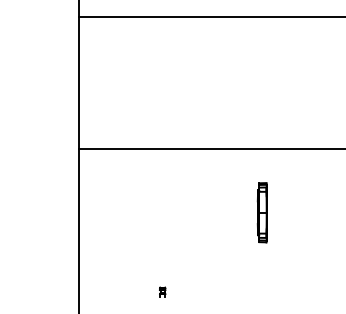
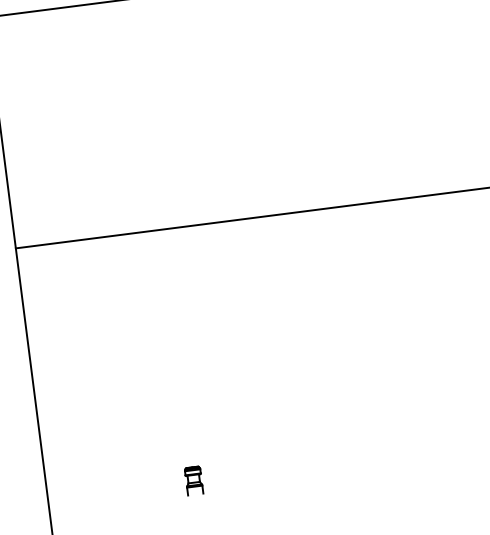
part: (261, 212) -> (349, 318), removed
part: (162, 291) -> (193, 478), size x1.6

